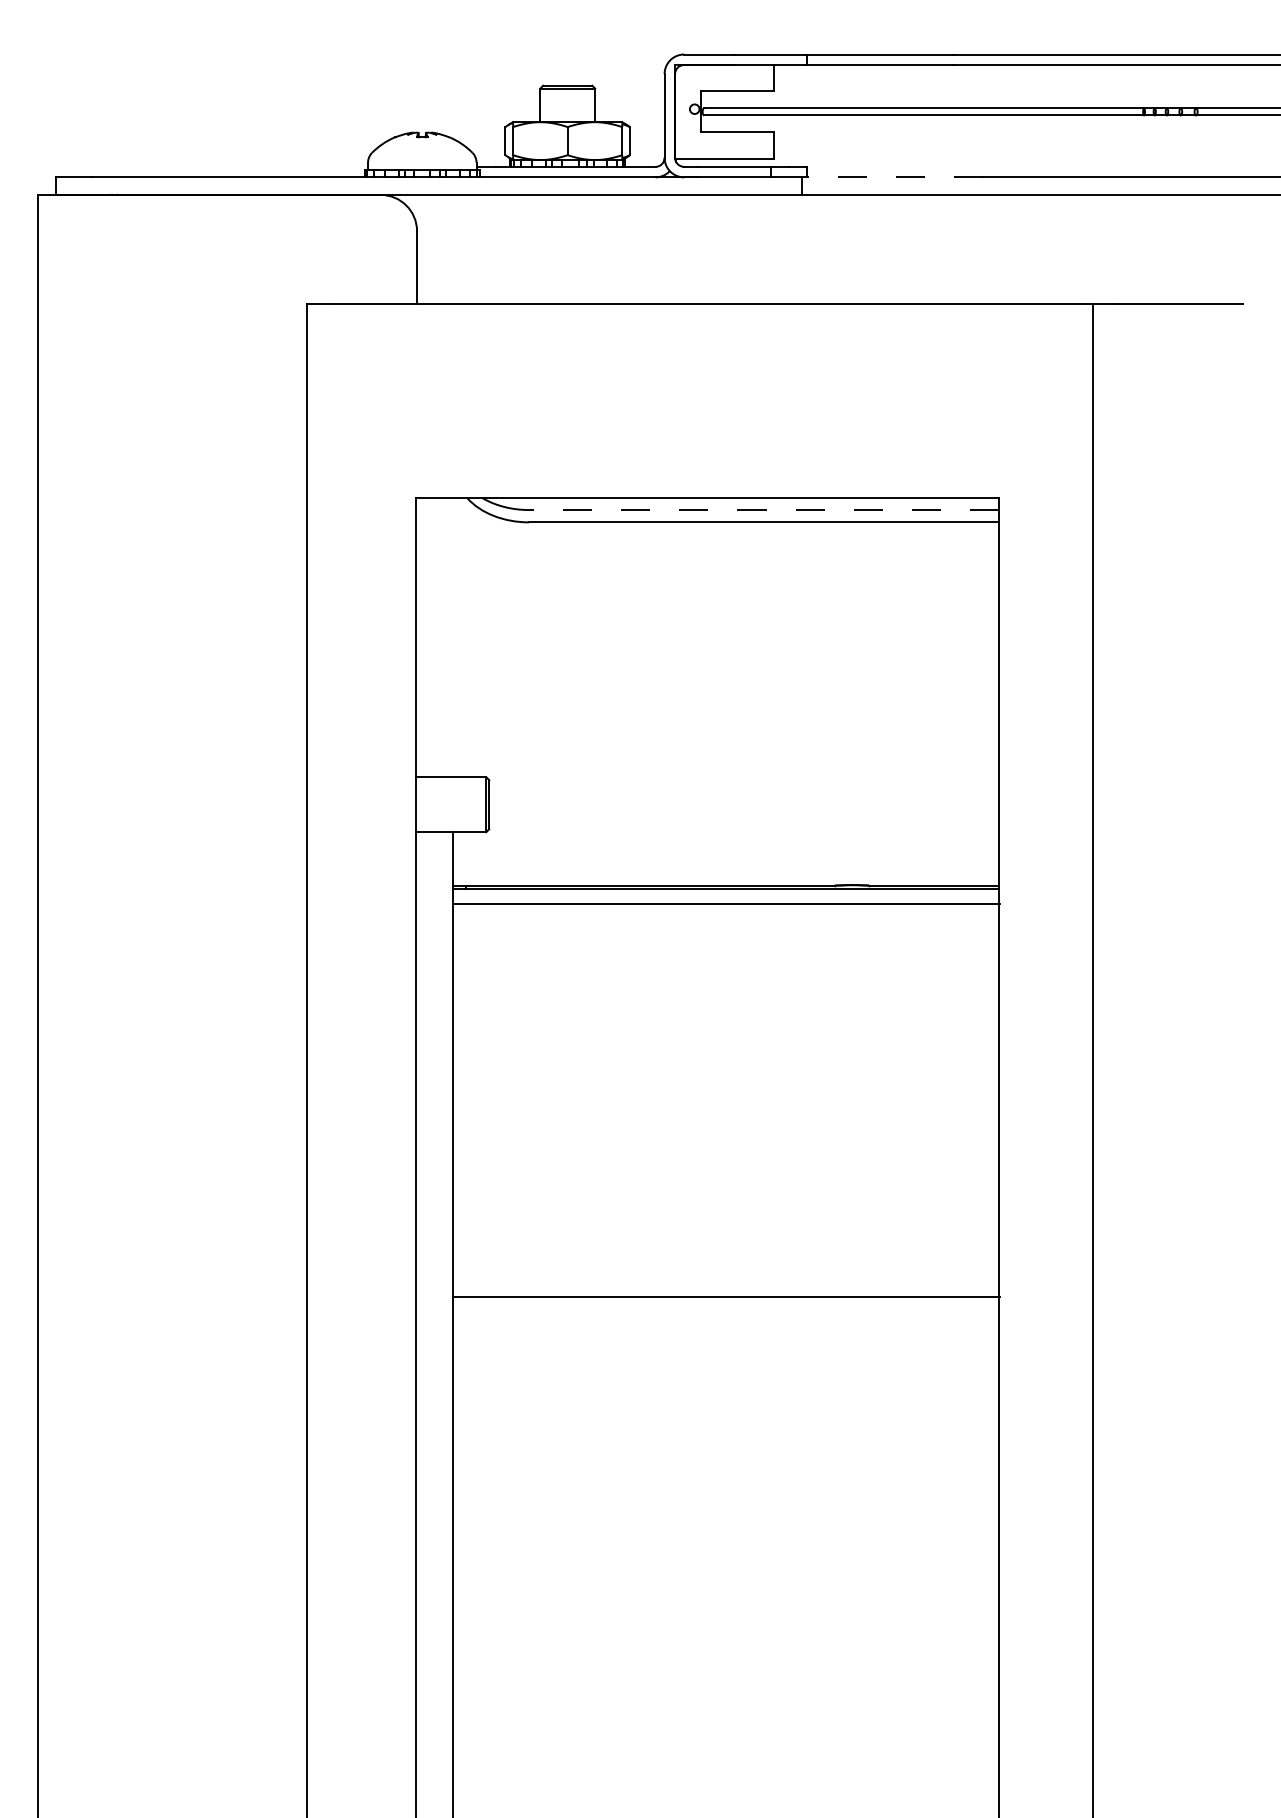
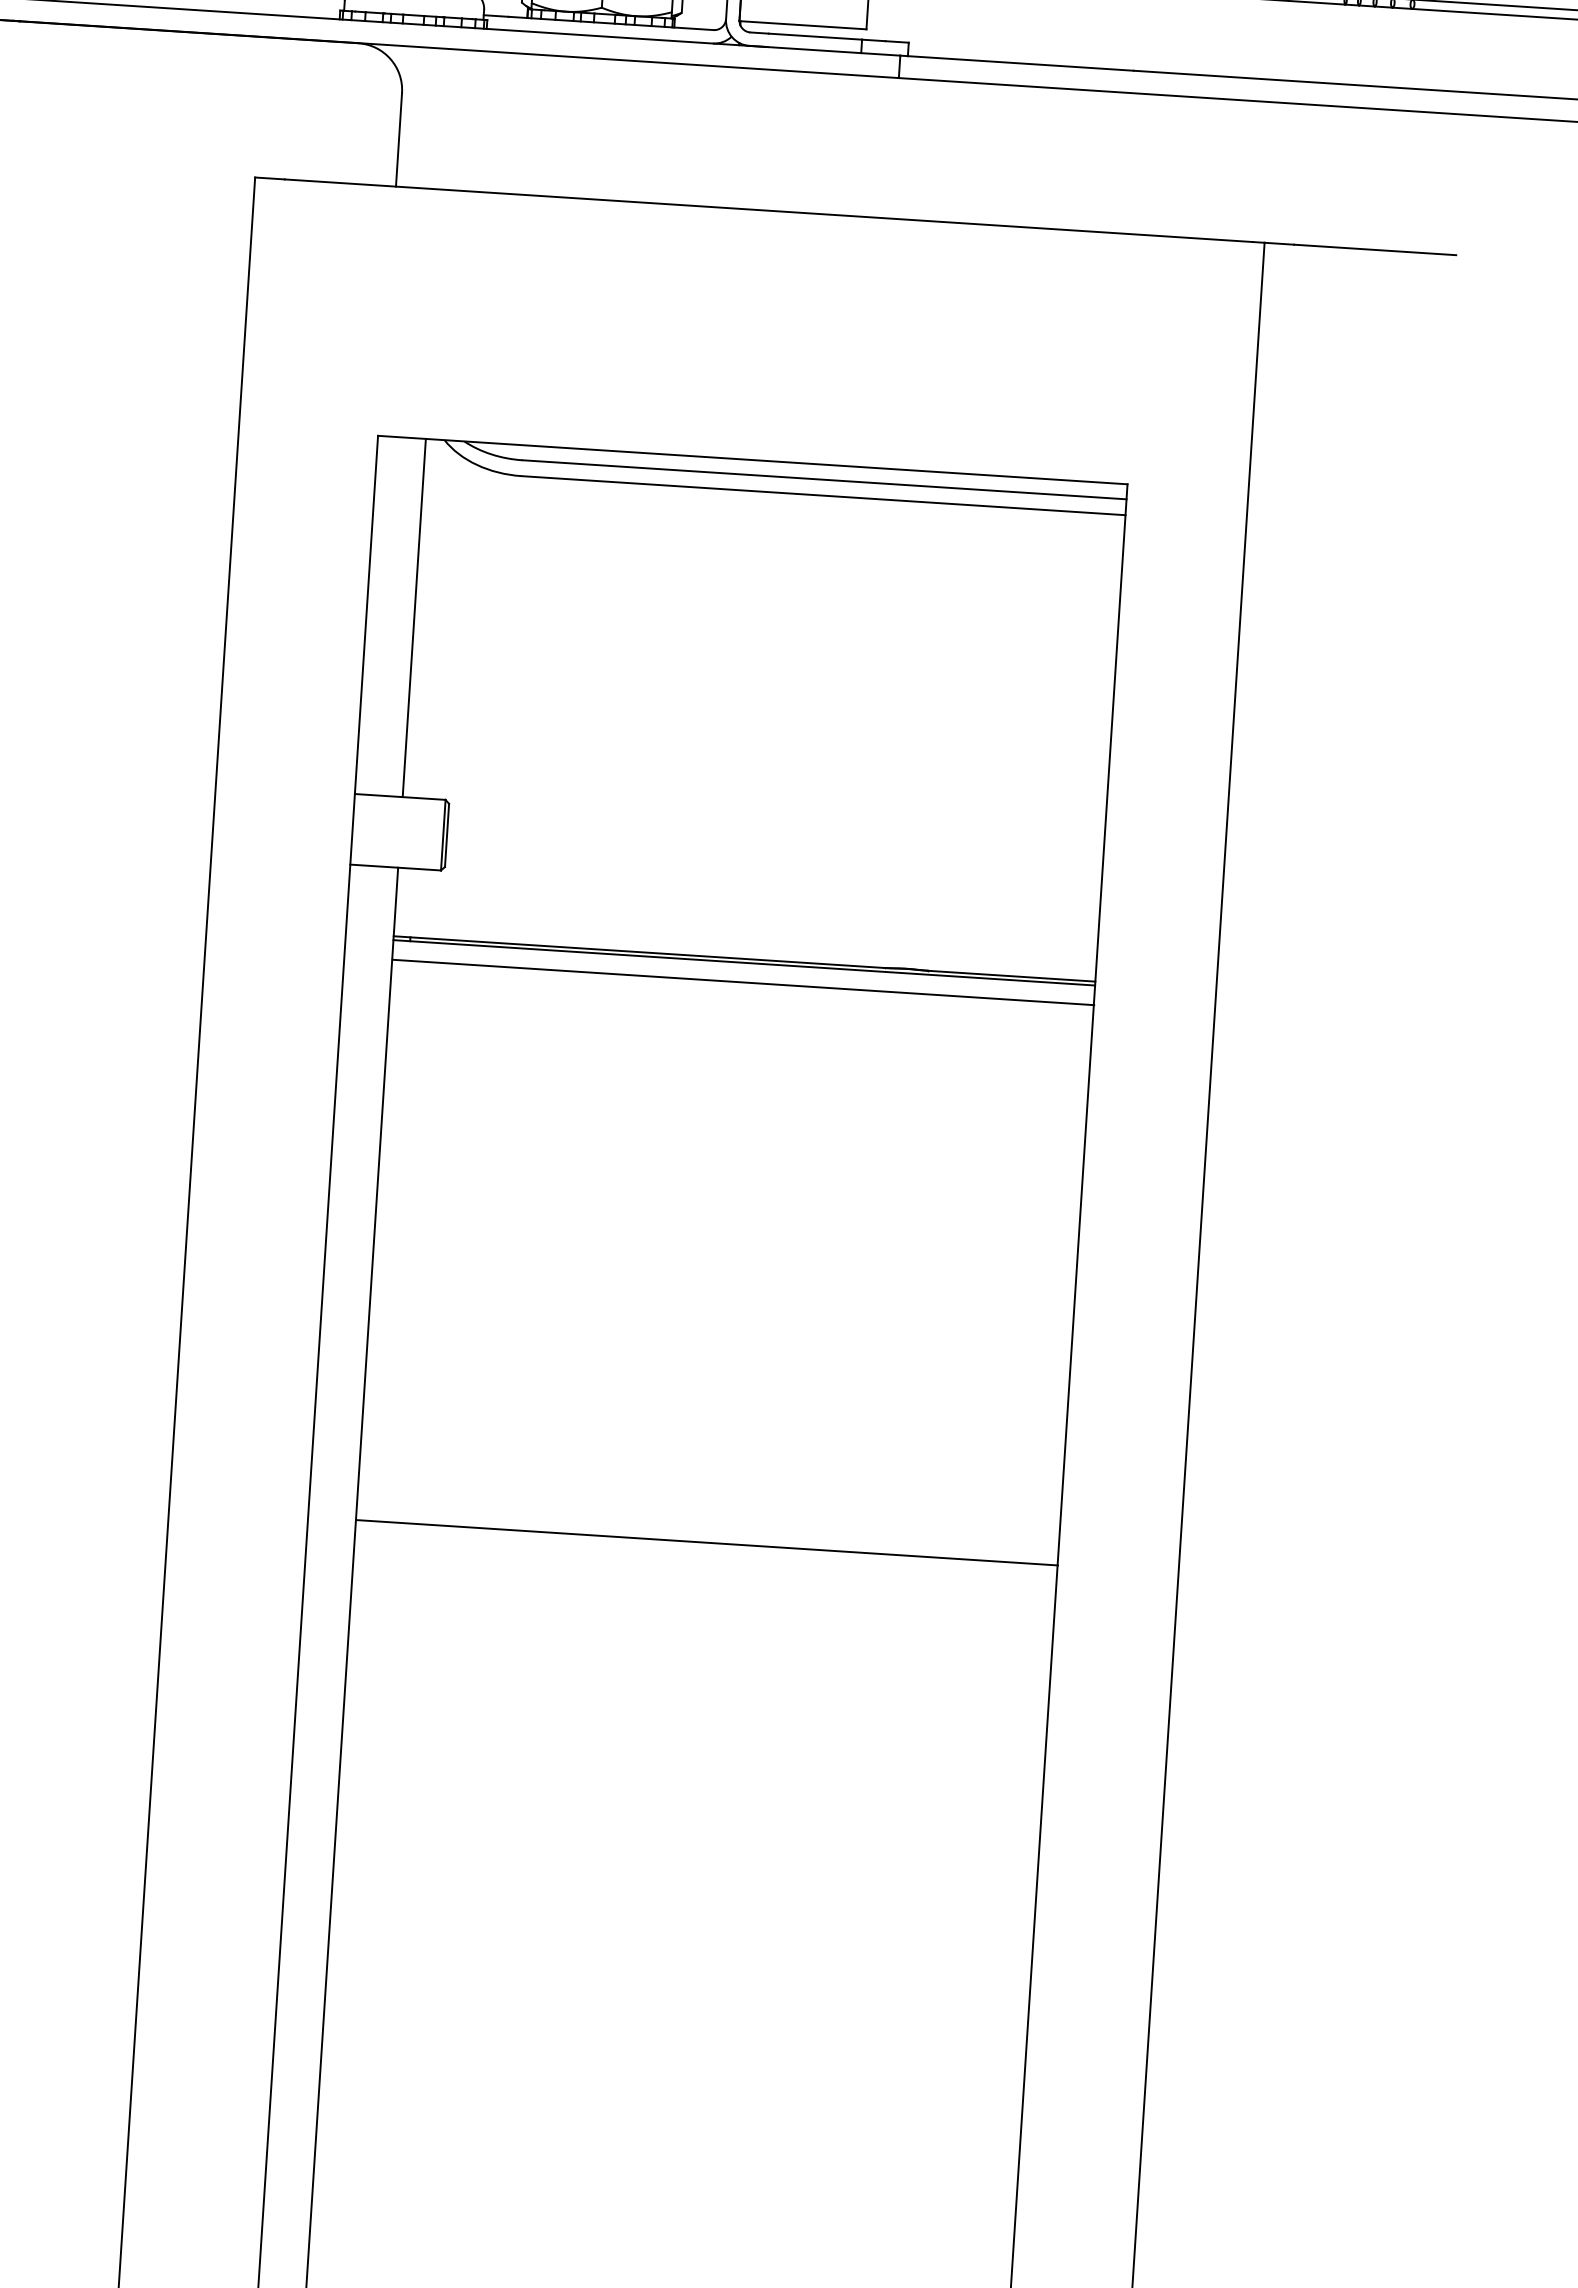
line: (895, 177) -> (1020, 63), dashed -> solid
line: (763, 510) -> (823, 480), dashed -> solid
line: (452, 637) -> (413, 617), added
line: (726, 1297) -> (707, 1543), moved

